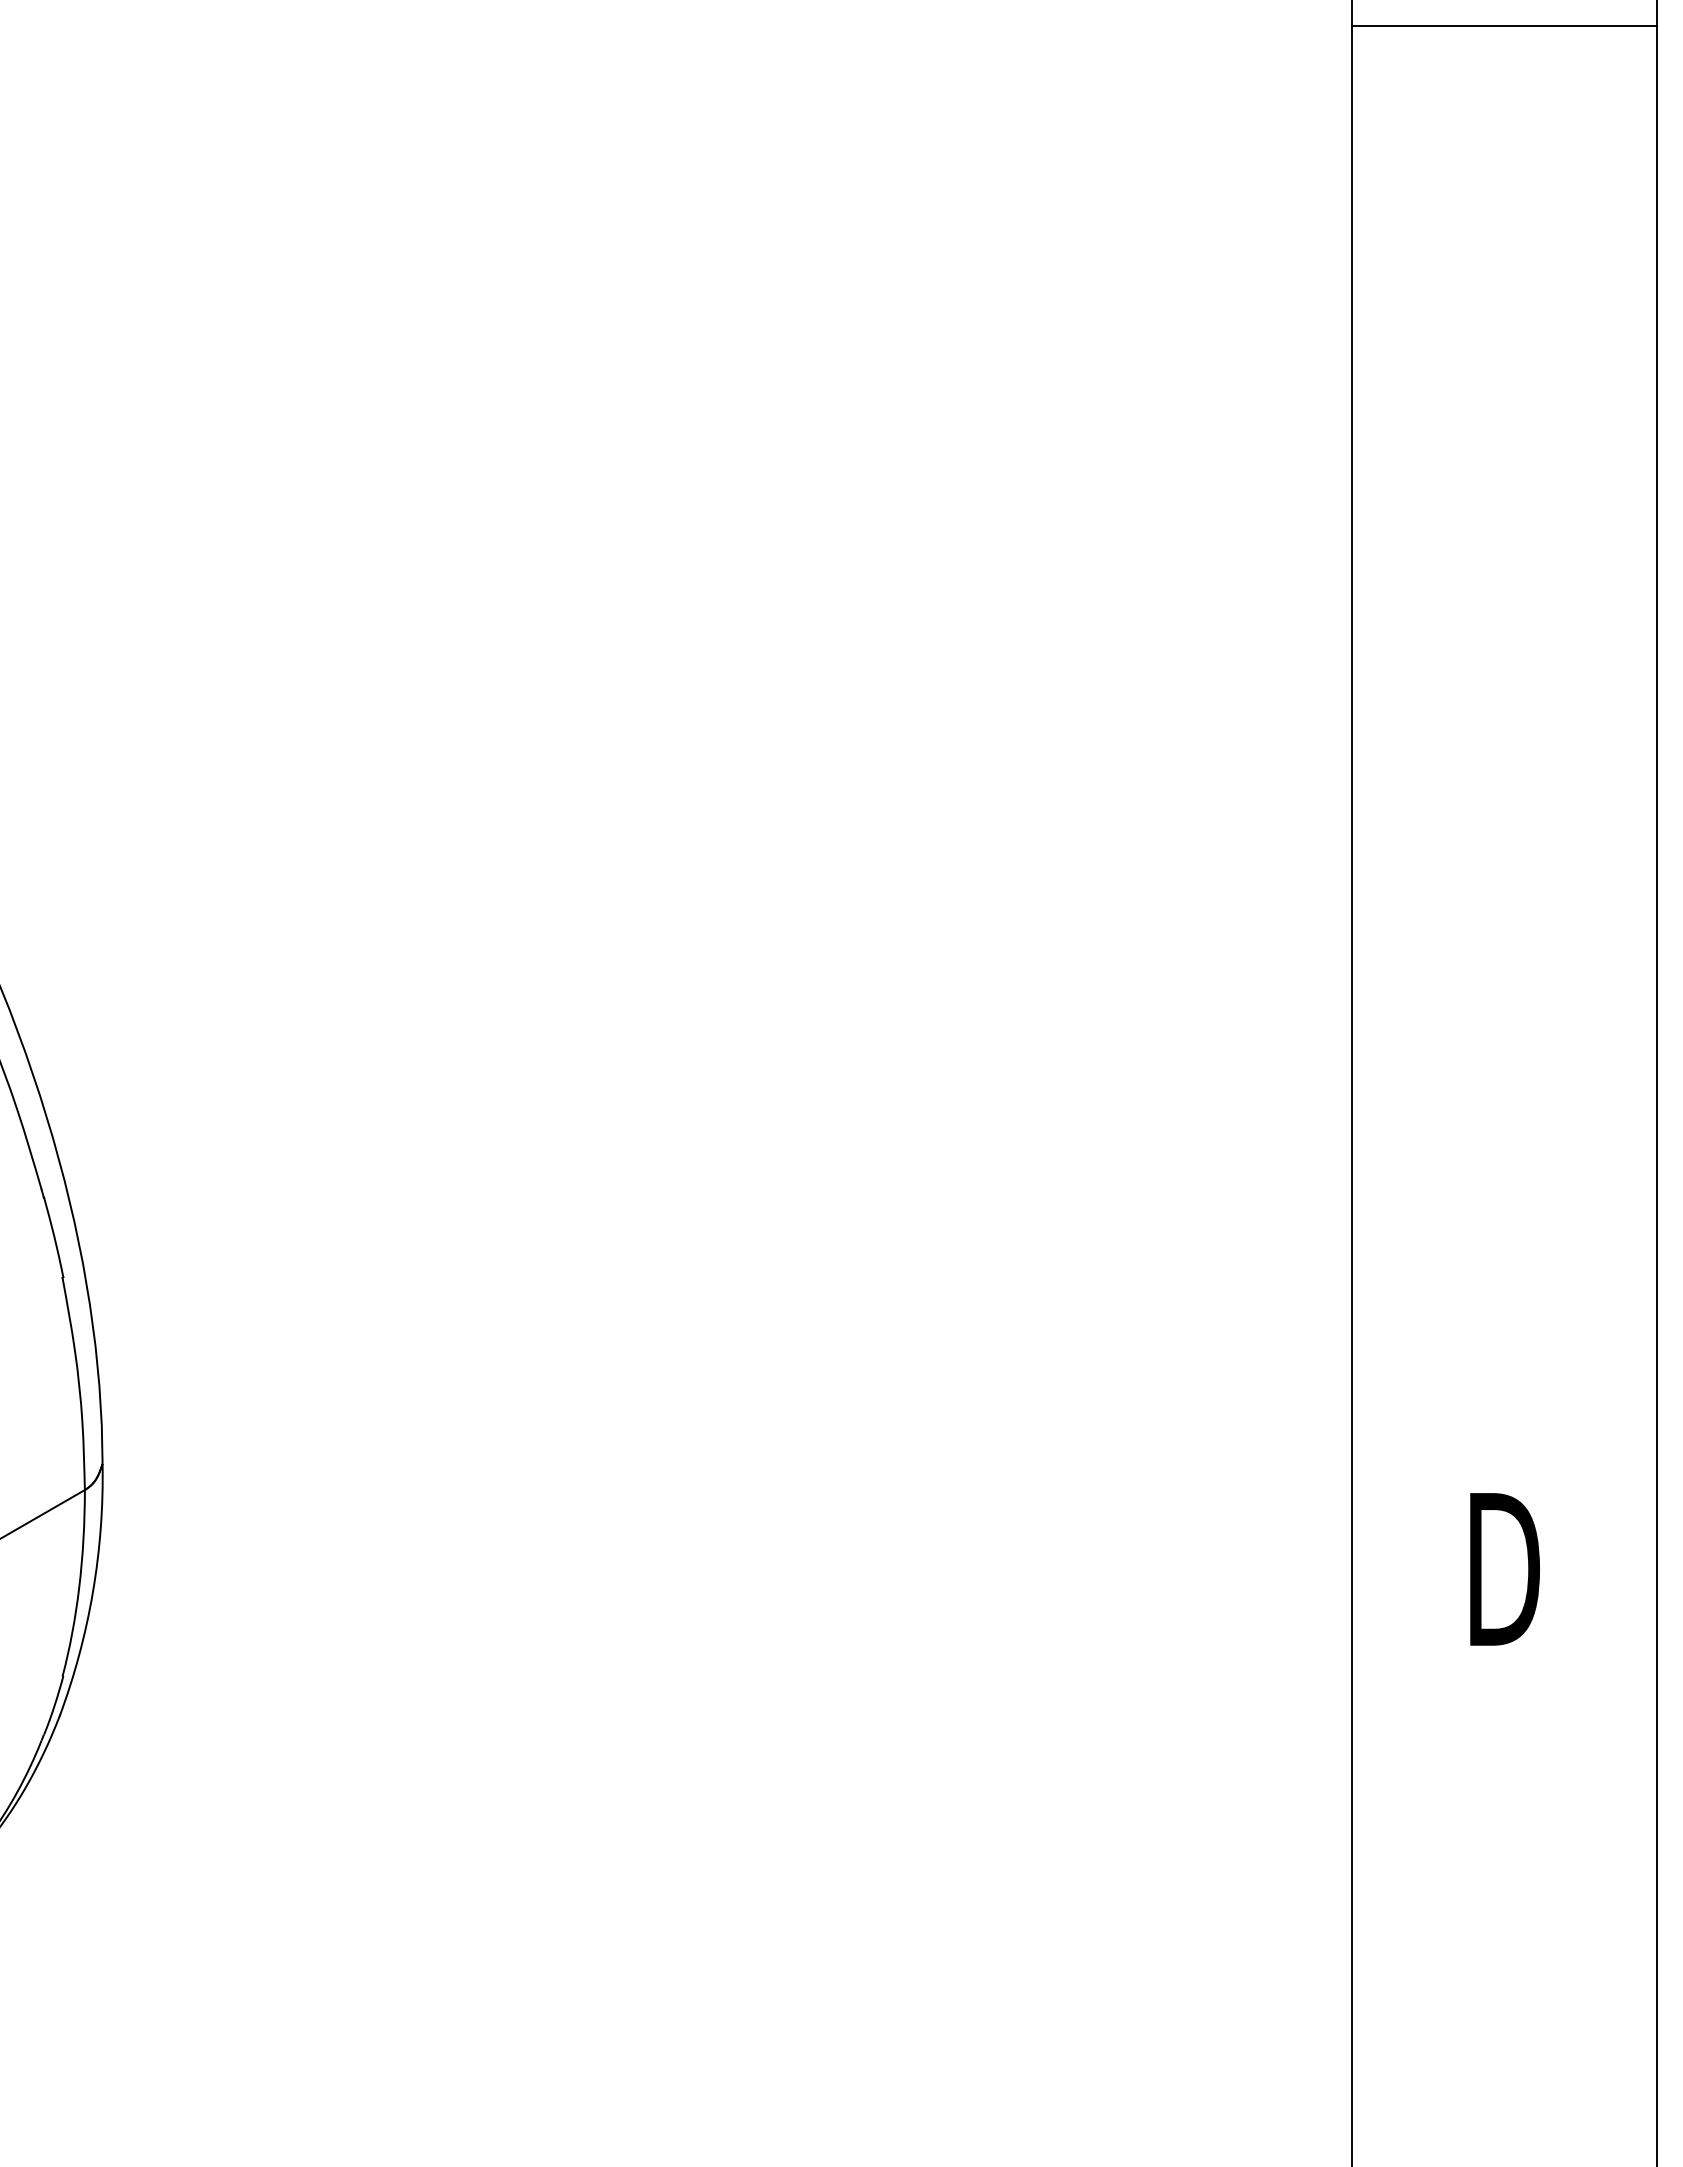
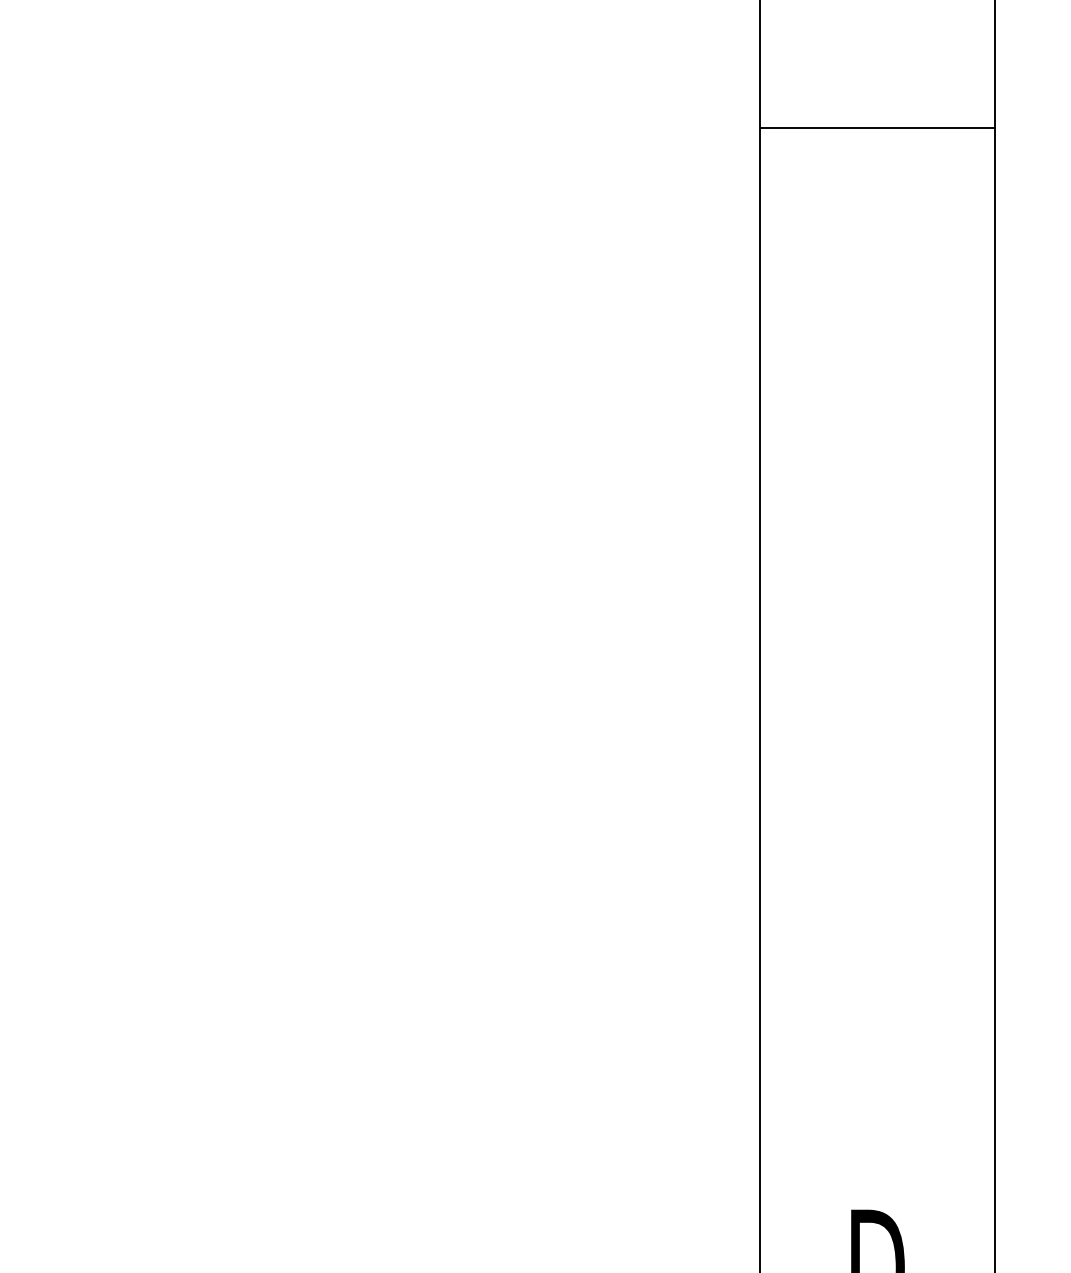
line: (1504, 26) -> (877, 128), moved

